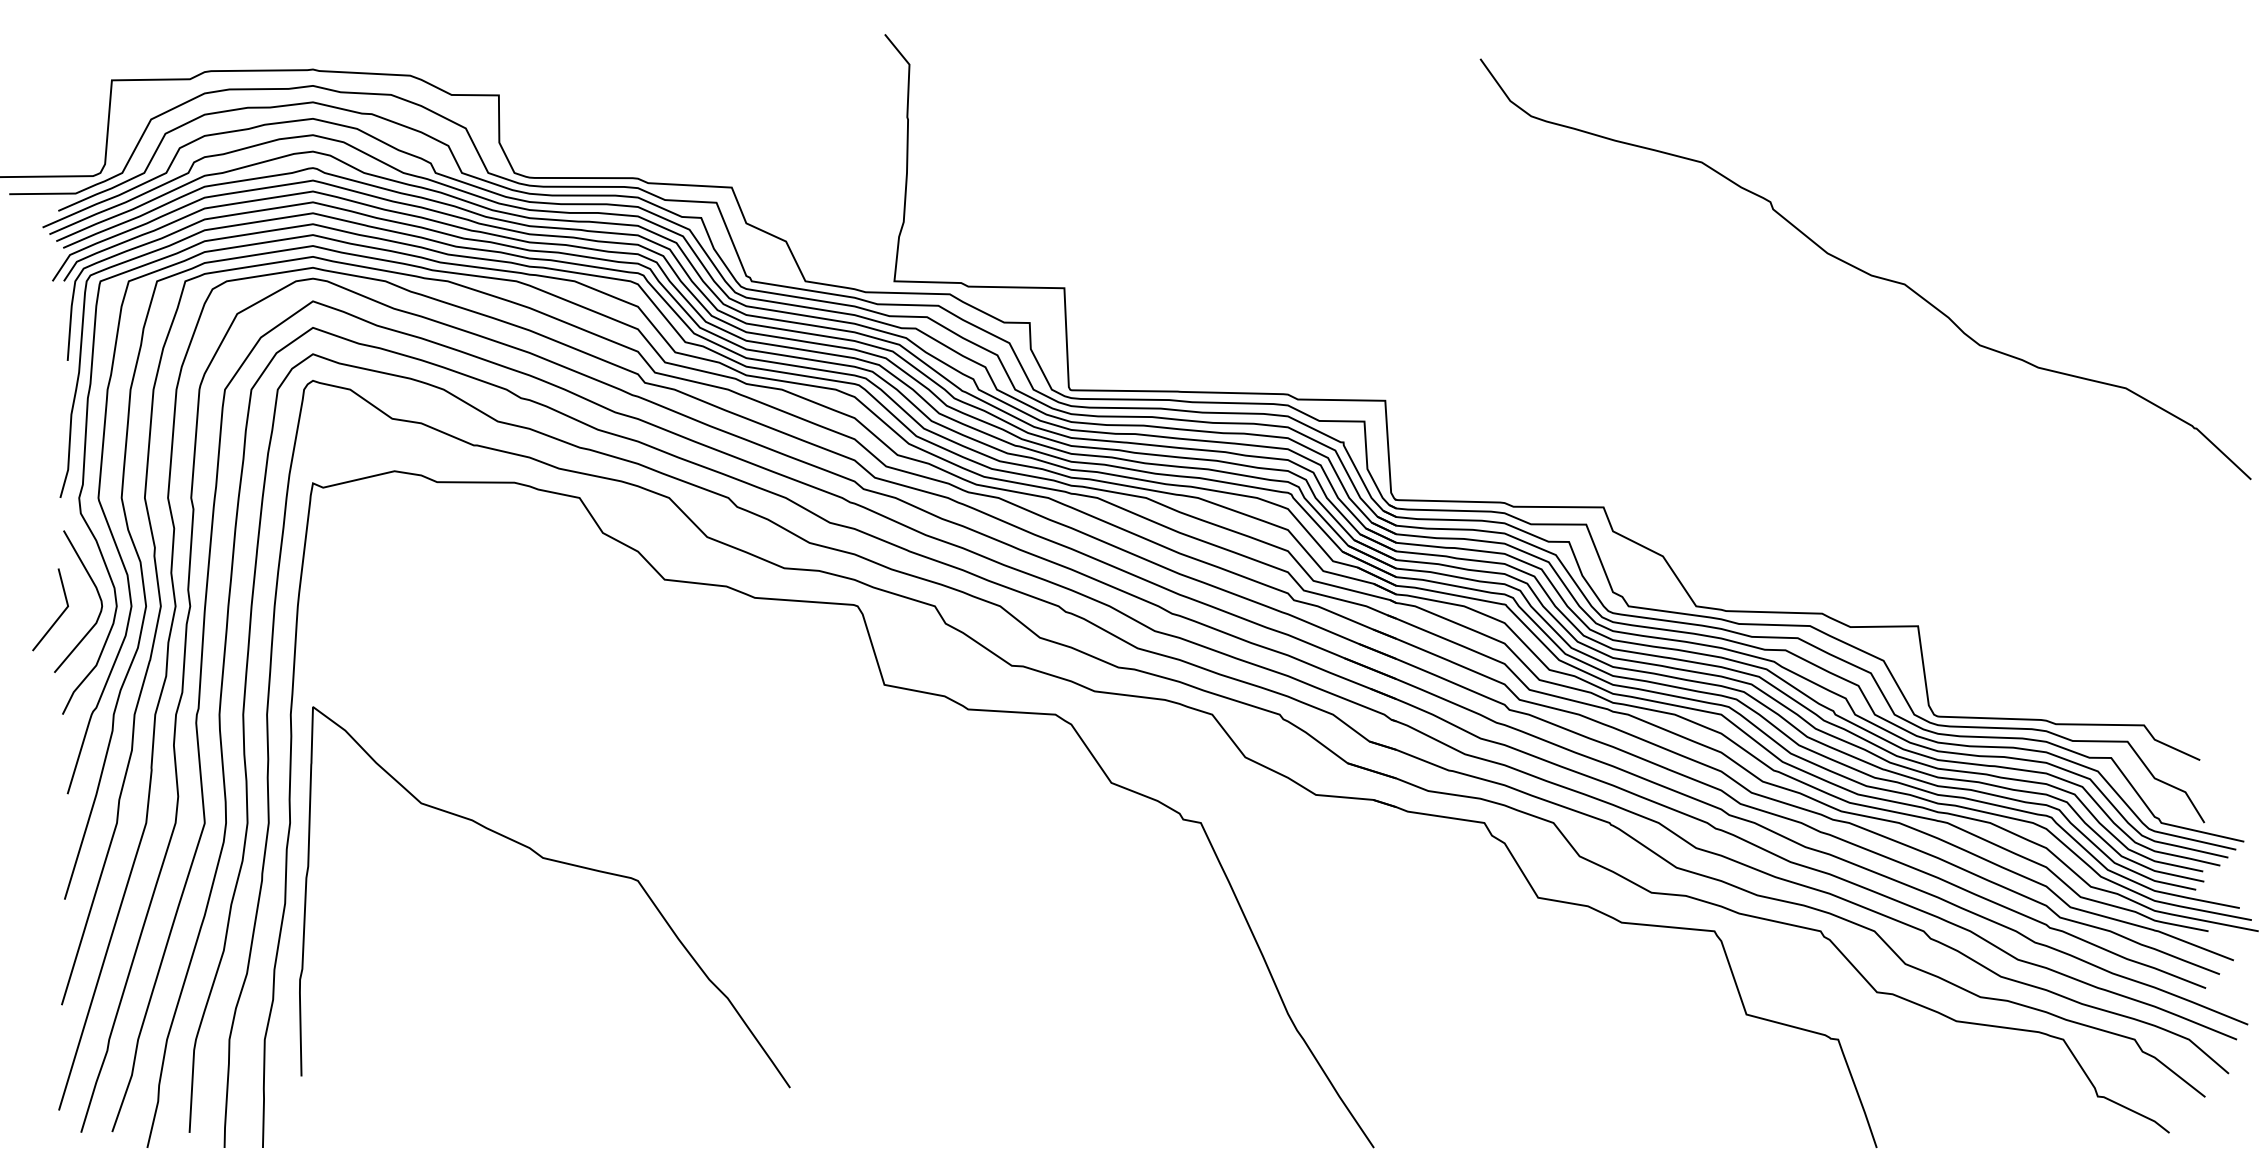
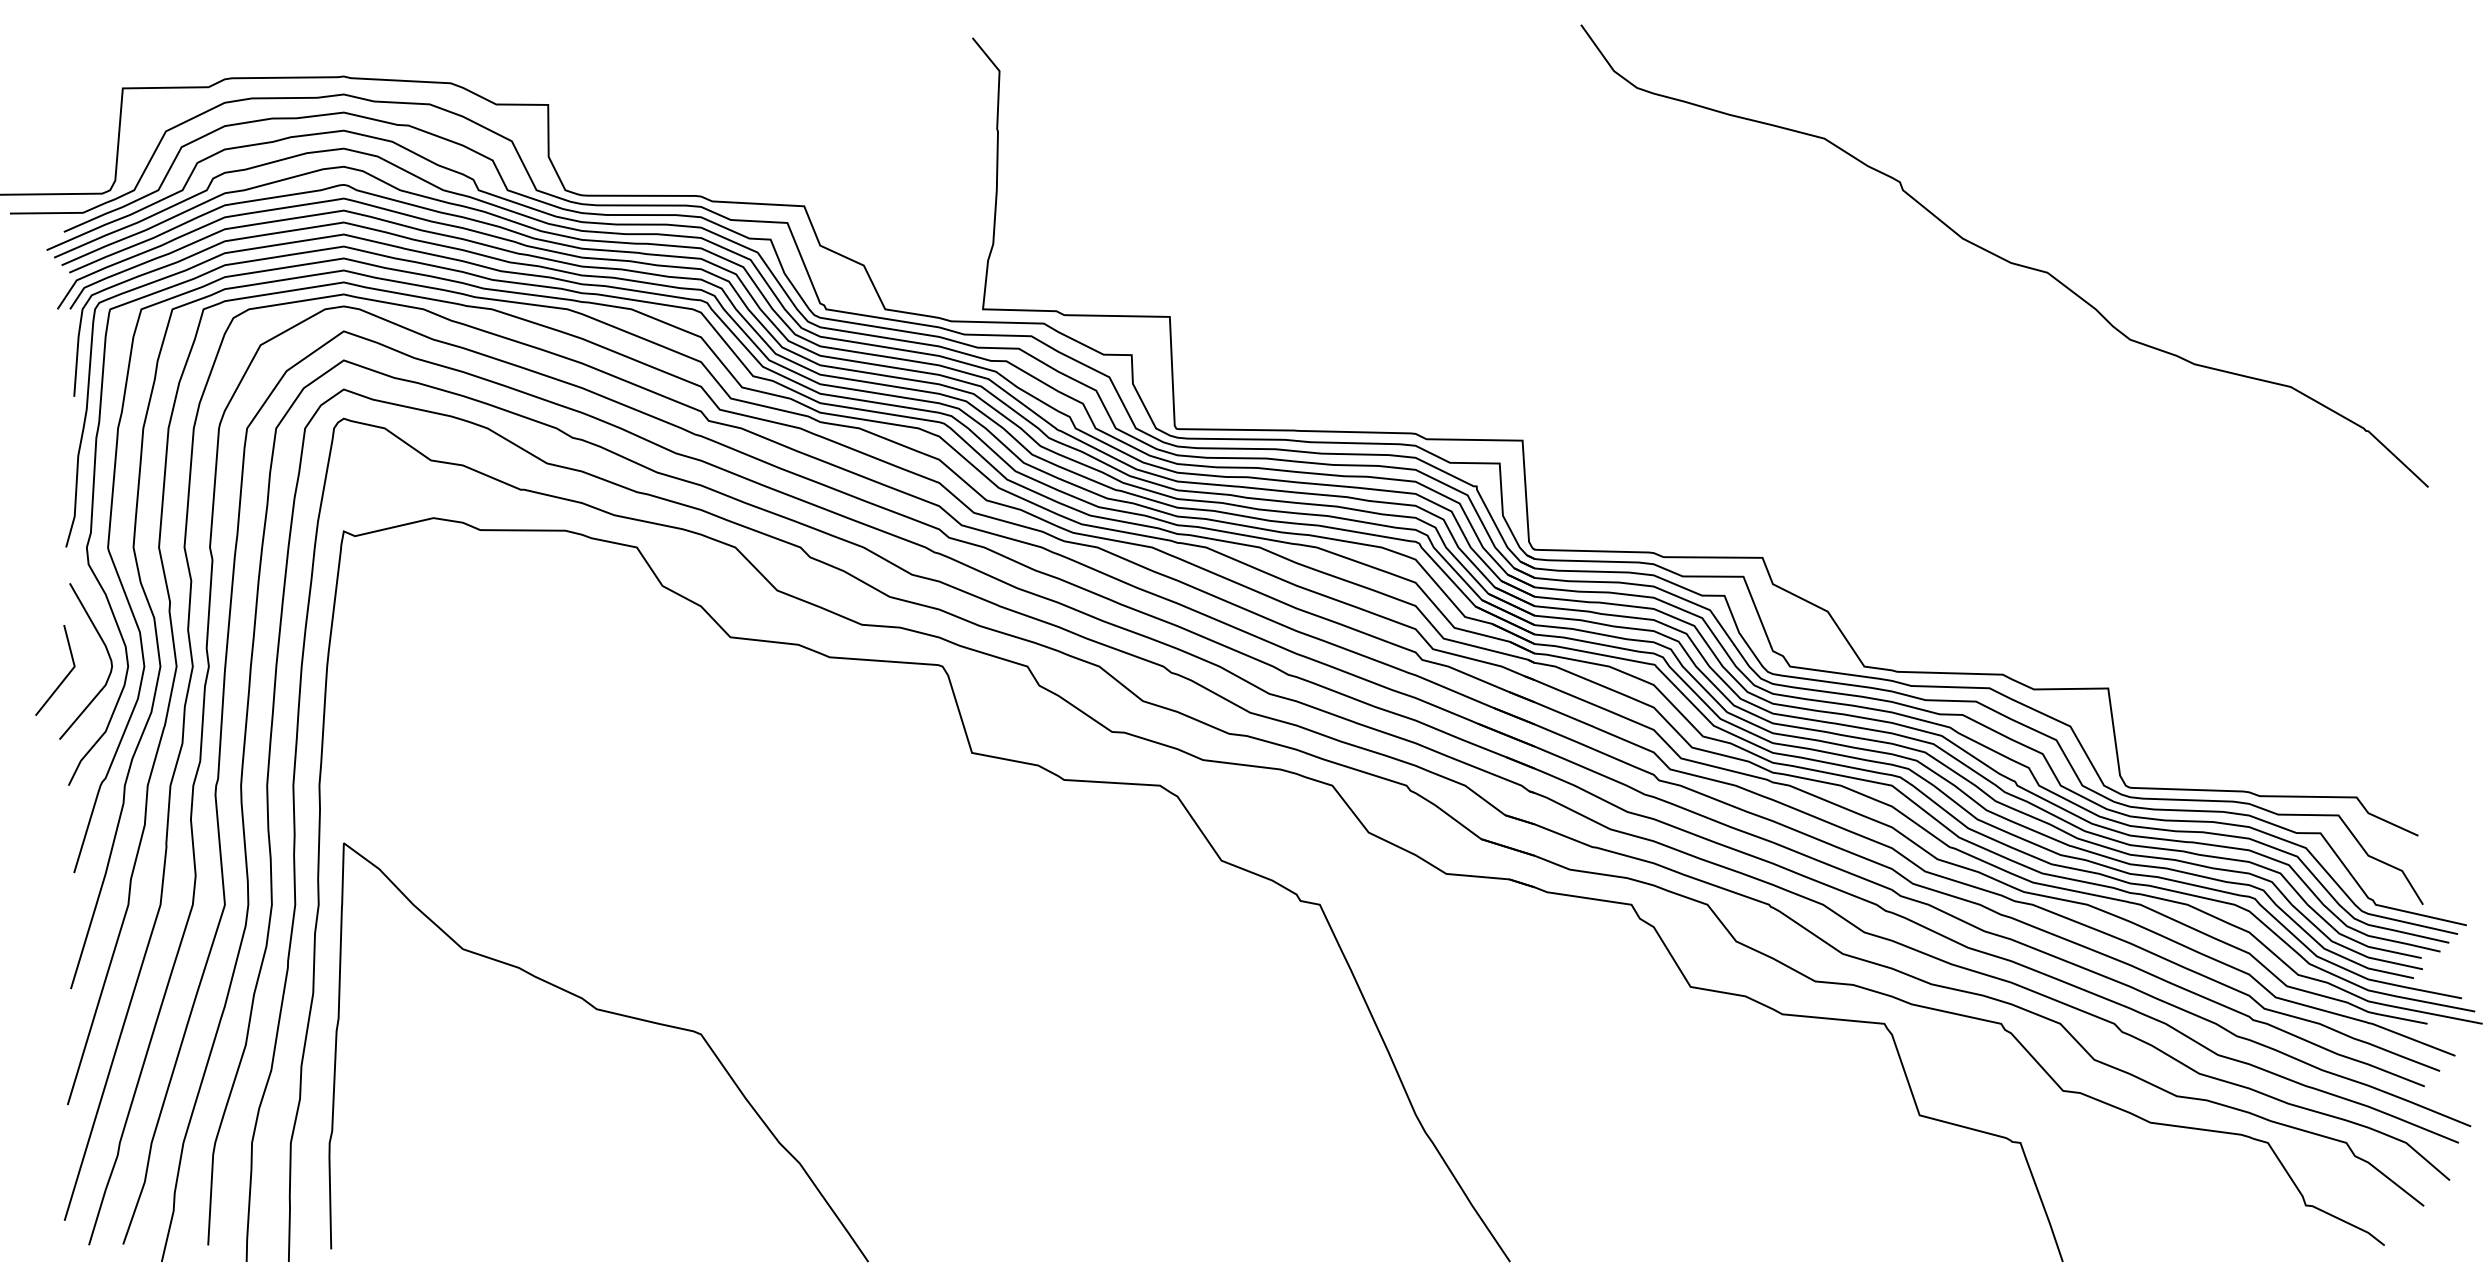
curve: (1863, 270) -> (2002, 257), moved
curve: (554, 861) -> (609, 1013), moved

